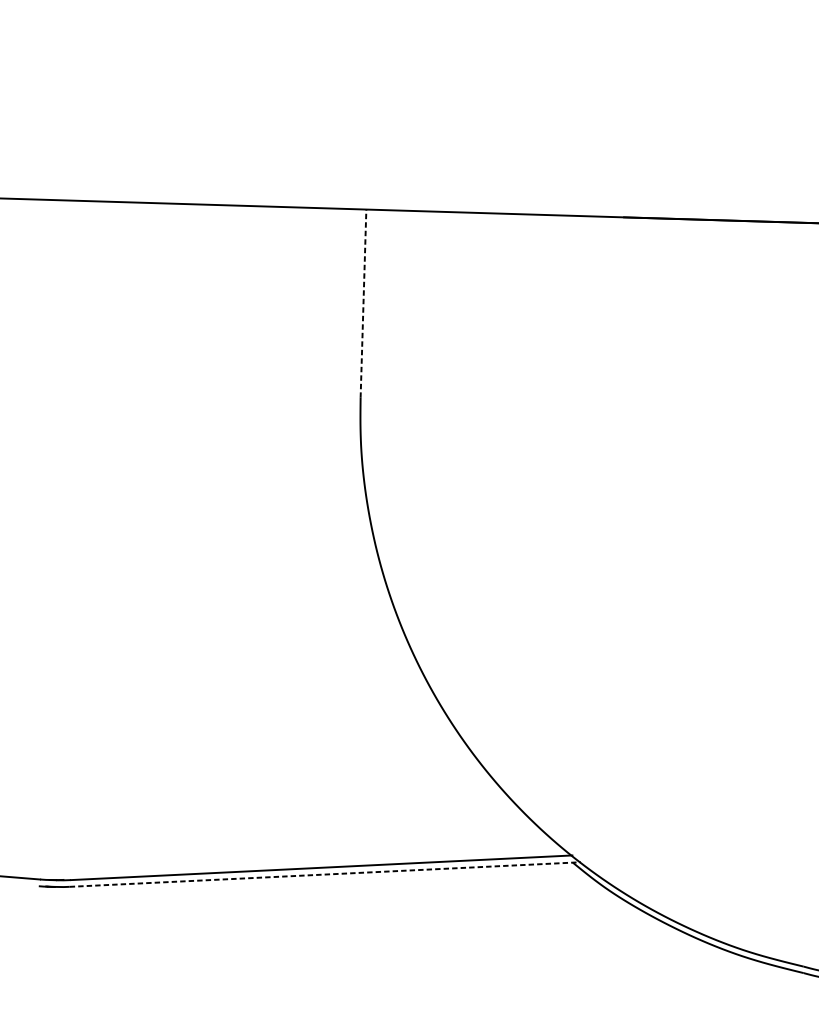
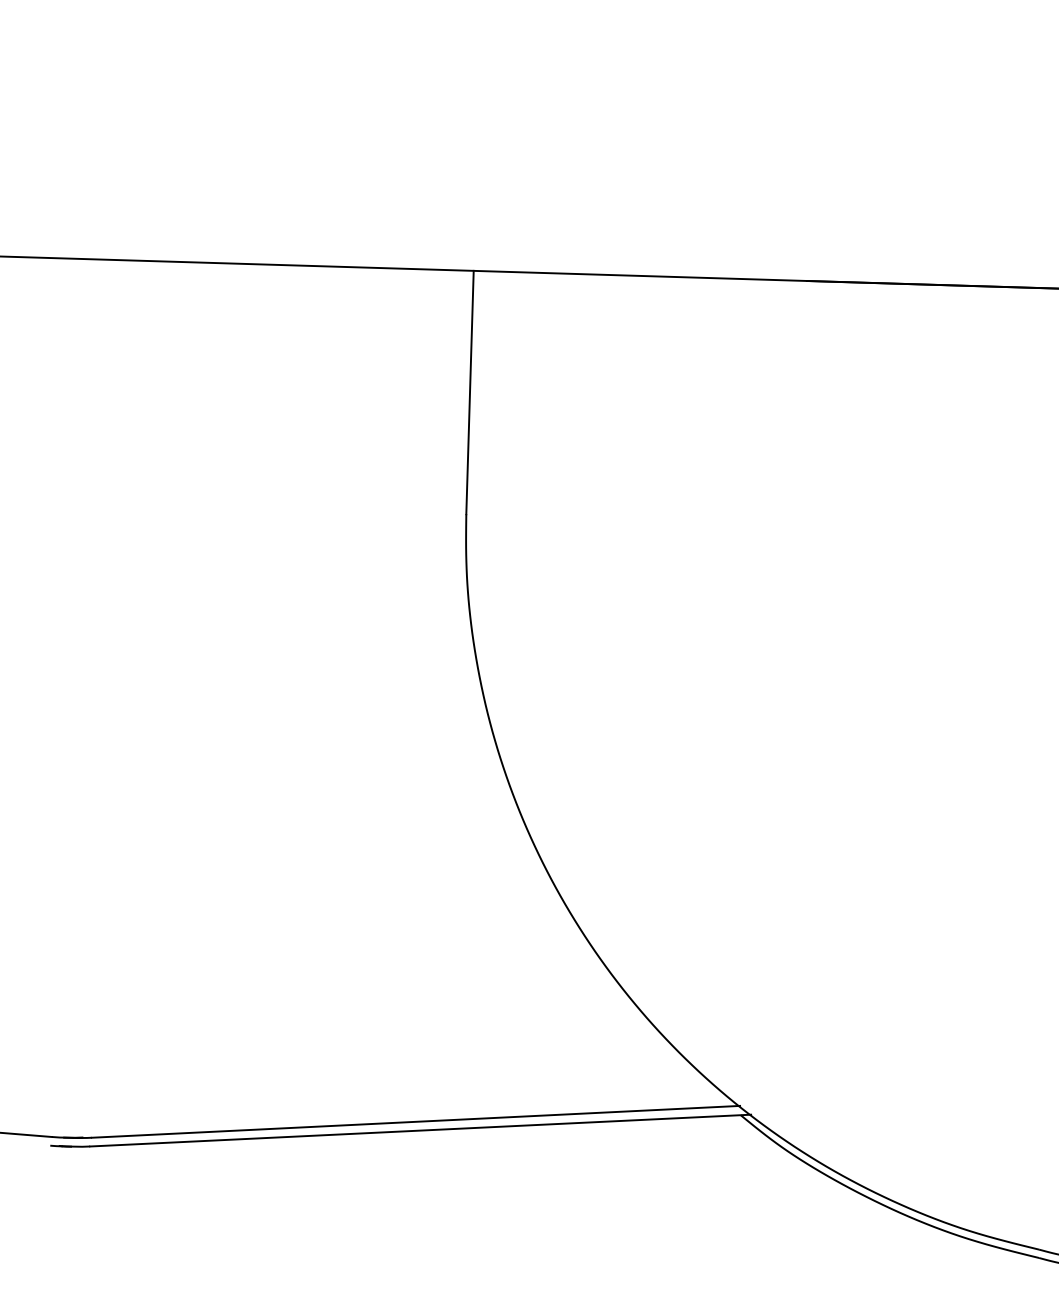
line: (363, 303) -> (470, 392), dashed -> solid
line: (325, 874) -> (420, 1130), dashed -> solid

